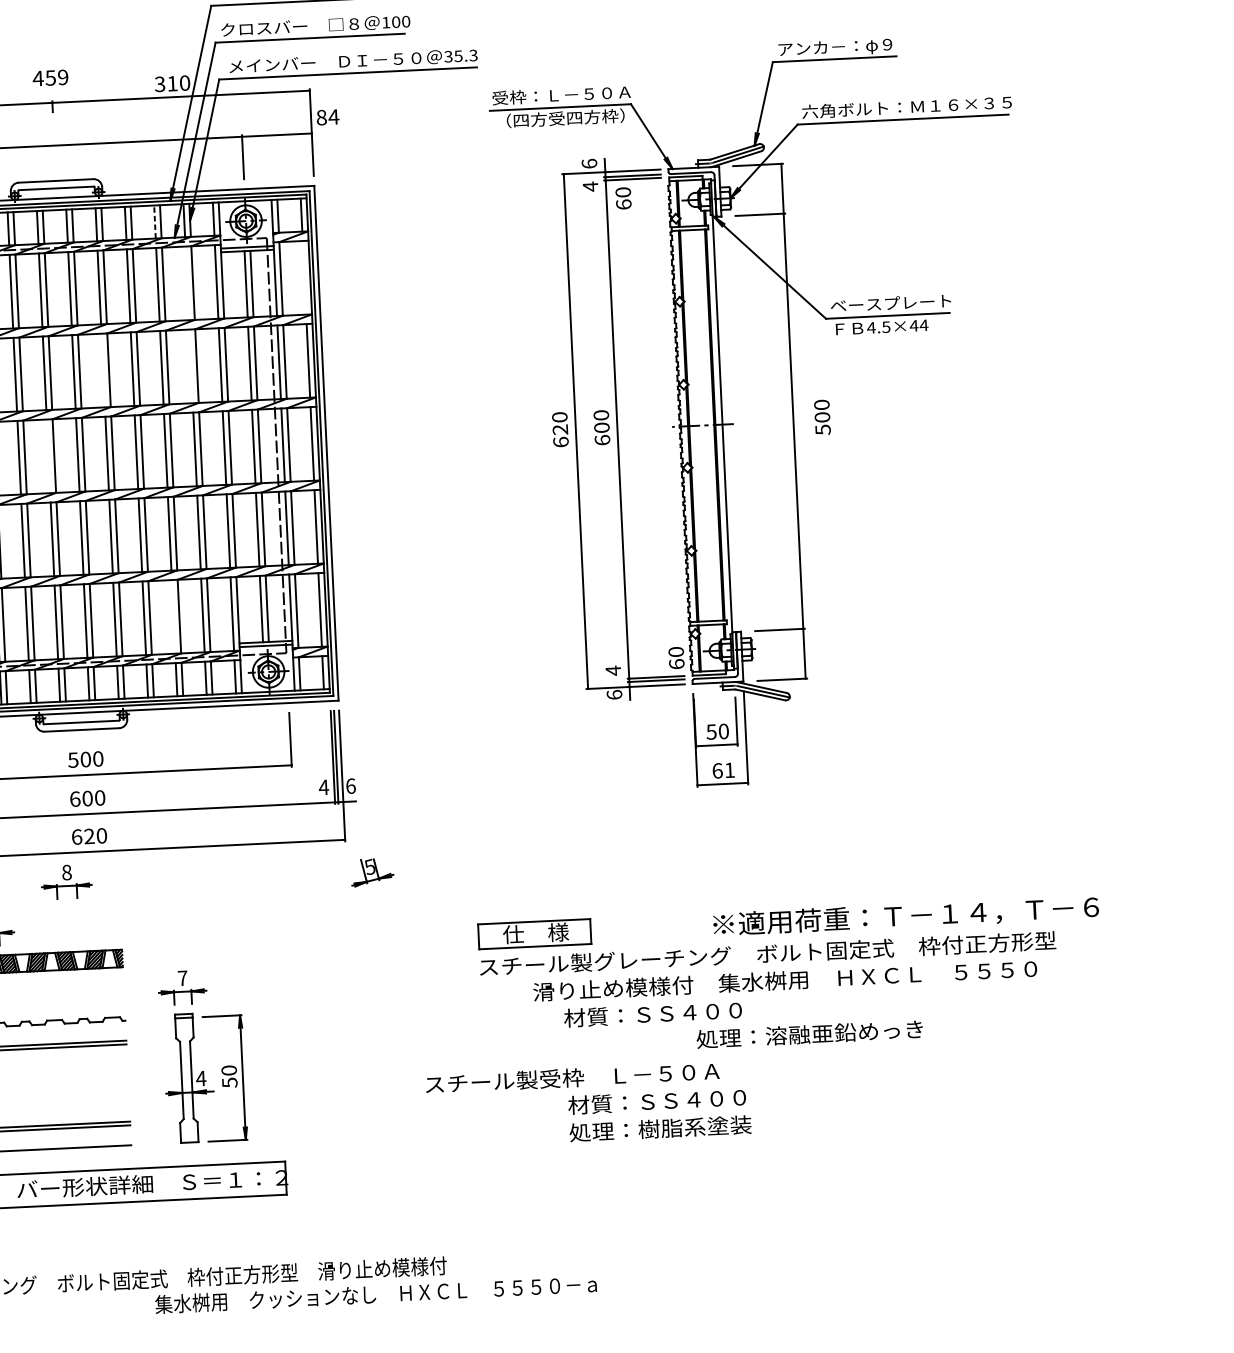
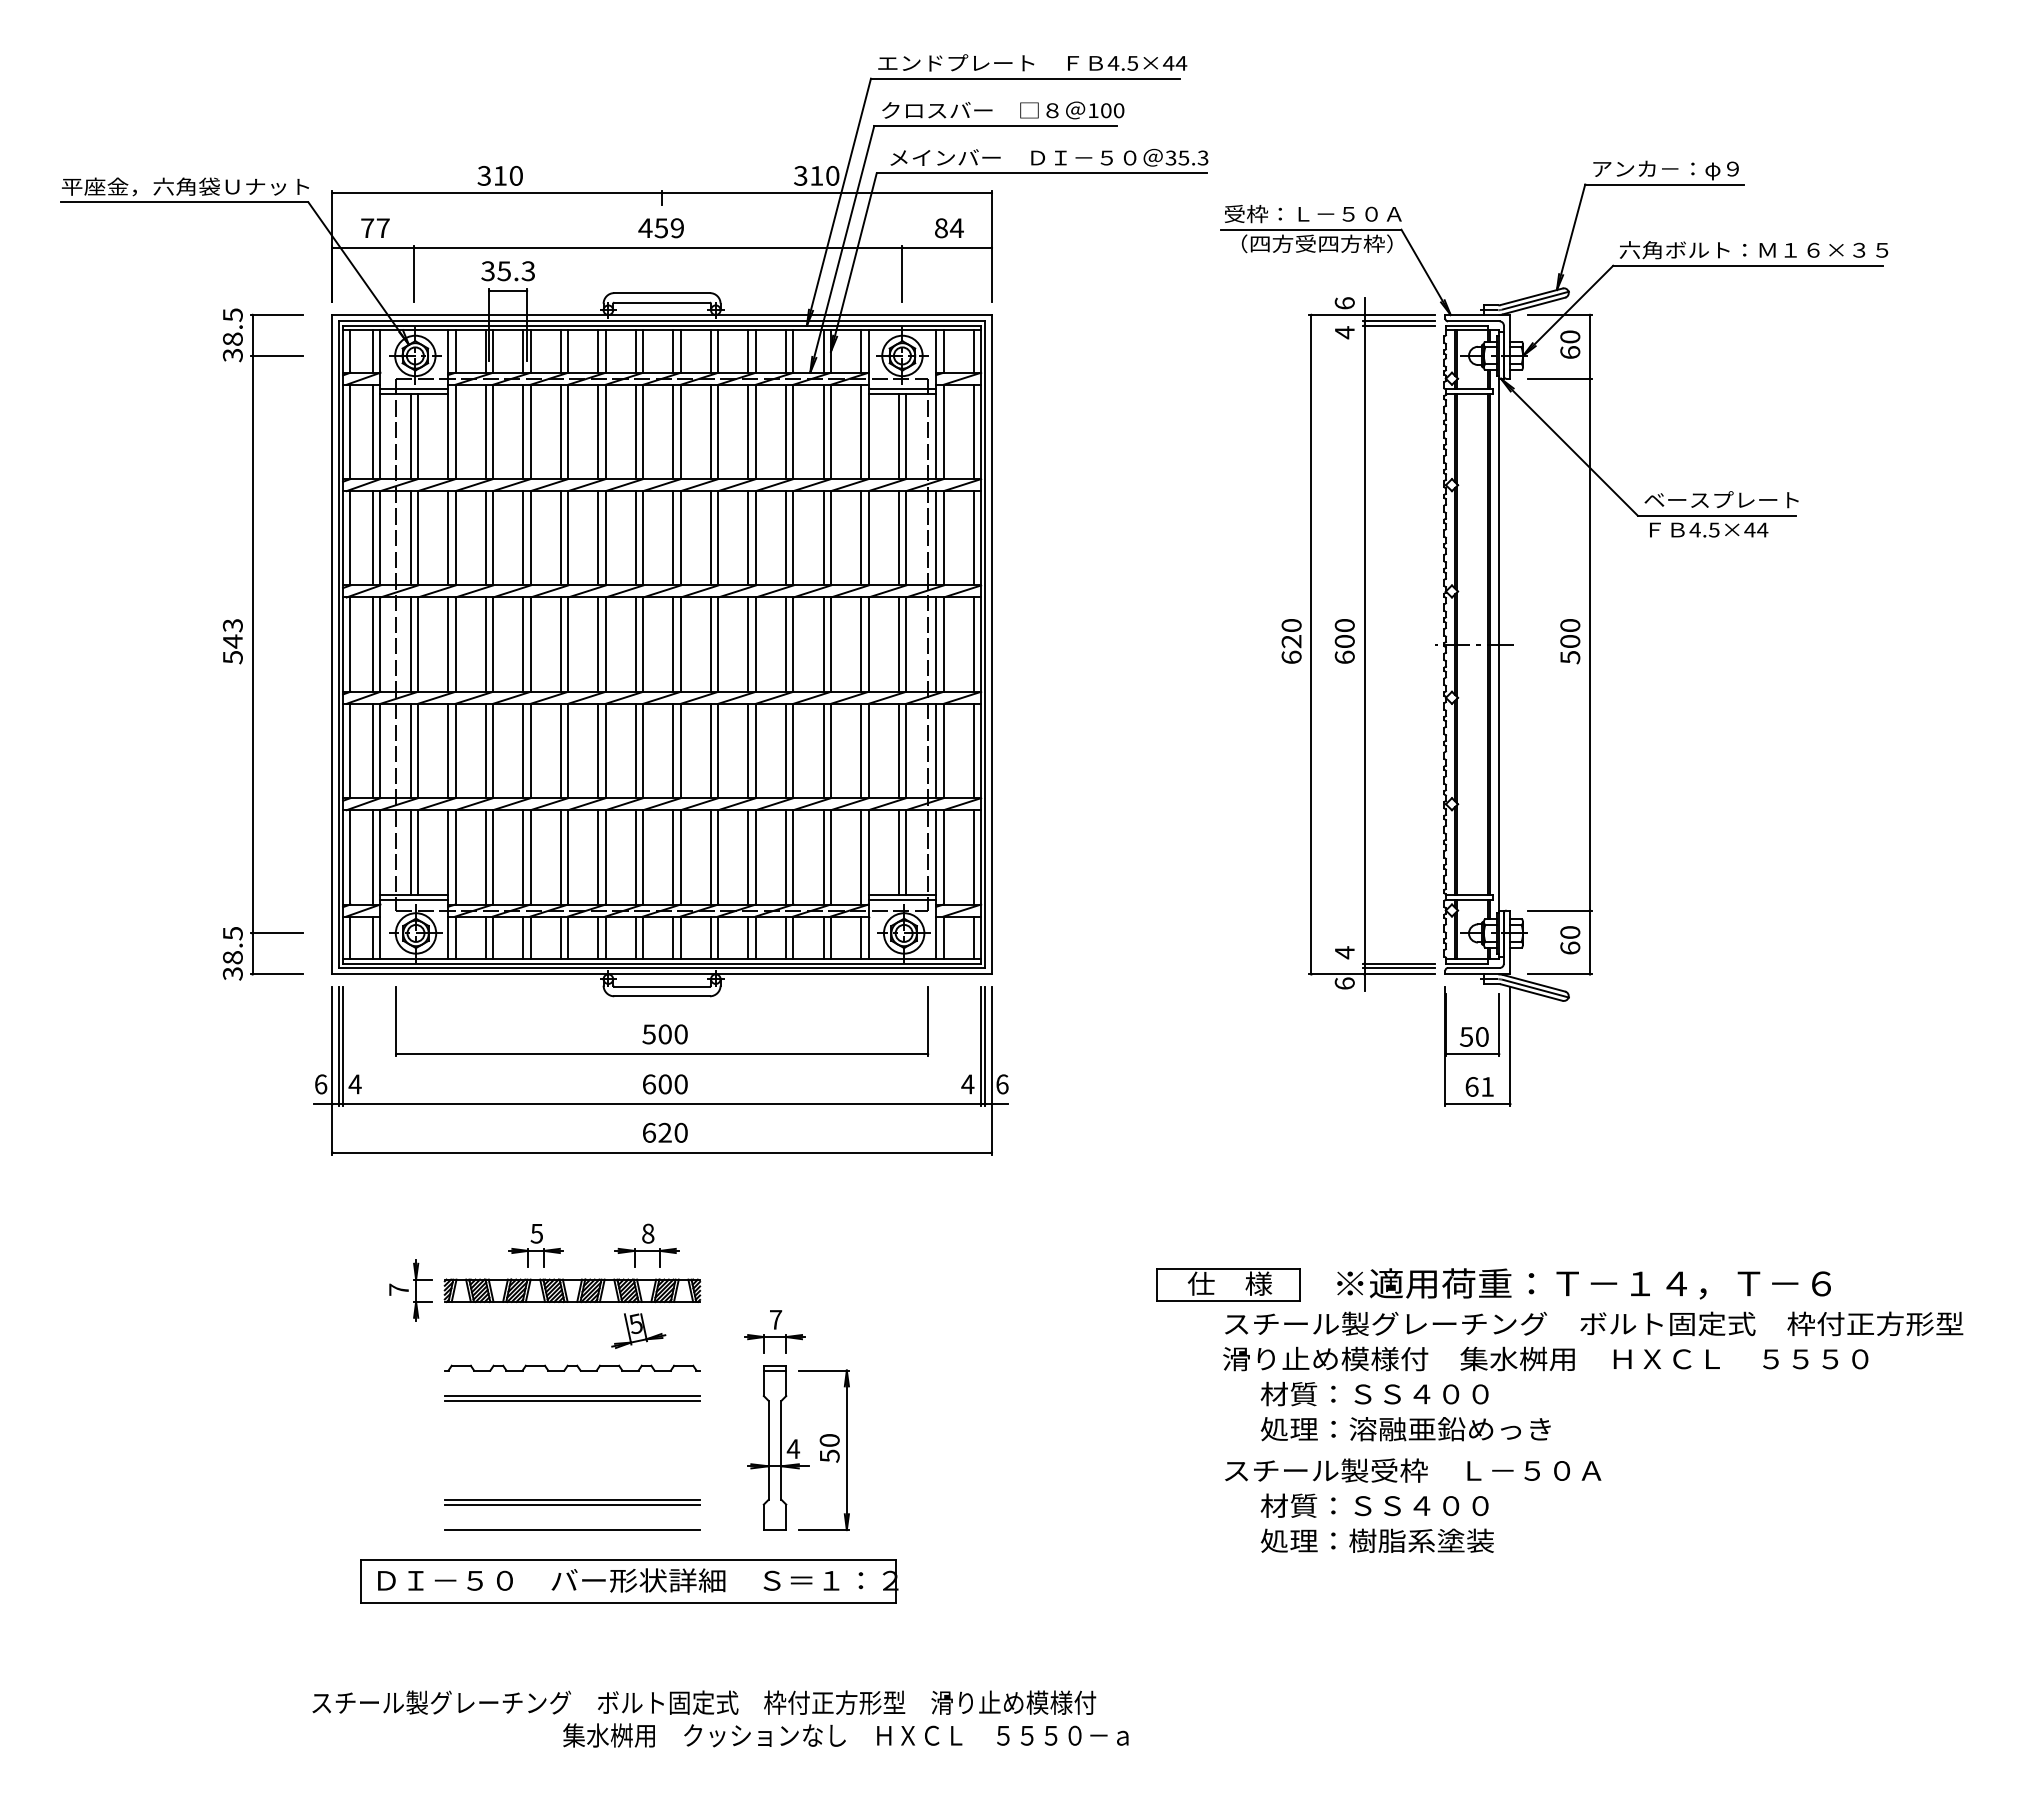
text: (50, 78) -> (660, 228), moved
text: (328, 117) -> (949, 228), moved
text: (623, 198) -> (1570, 344), moved
line: (155, 221) -> (786, 351), dashed -> solid
line: (304, 277) -> (973, 431), added
line: (187, 283) -> (823, 431), added
line: (191, 366) -> (823, 538), added
line: (102, 370) -> (710, 538), added
text: (822, 417) -> (1570, 641), moved
line: (48, 456) -> (635, 644), added
line: (174, 617) -> (786, 857), added
text: (676, 658) -> (1570, 940), moved
part: (372, 872) -> (638, 1330), moved
part: (65, 881) -> (646, 1245), moved
text: (905, 915) -> (1583, 1283), moved
text: (768, 953) -> (1594, 1323), moved
text: (809, 1034) -> (1405, 1429), moved
text: (572, 1077) -> (1413, 1470), moved
text: (375, 1294) -> (845, 1735), moved

